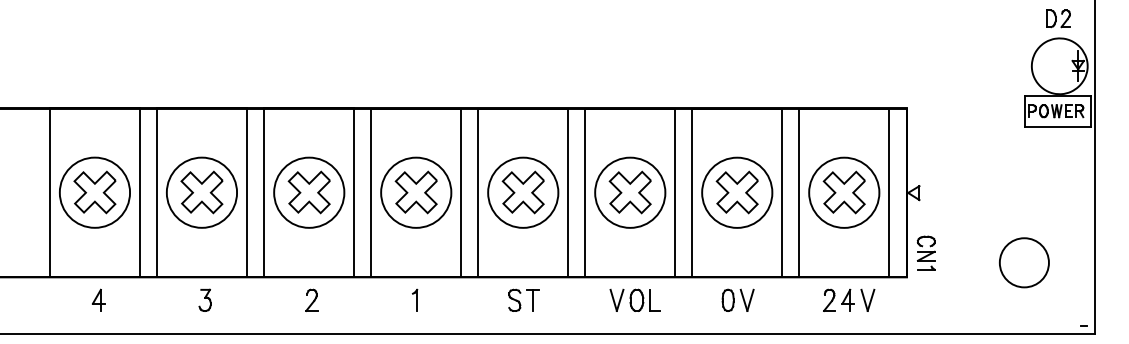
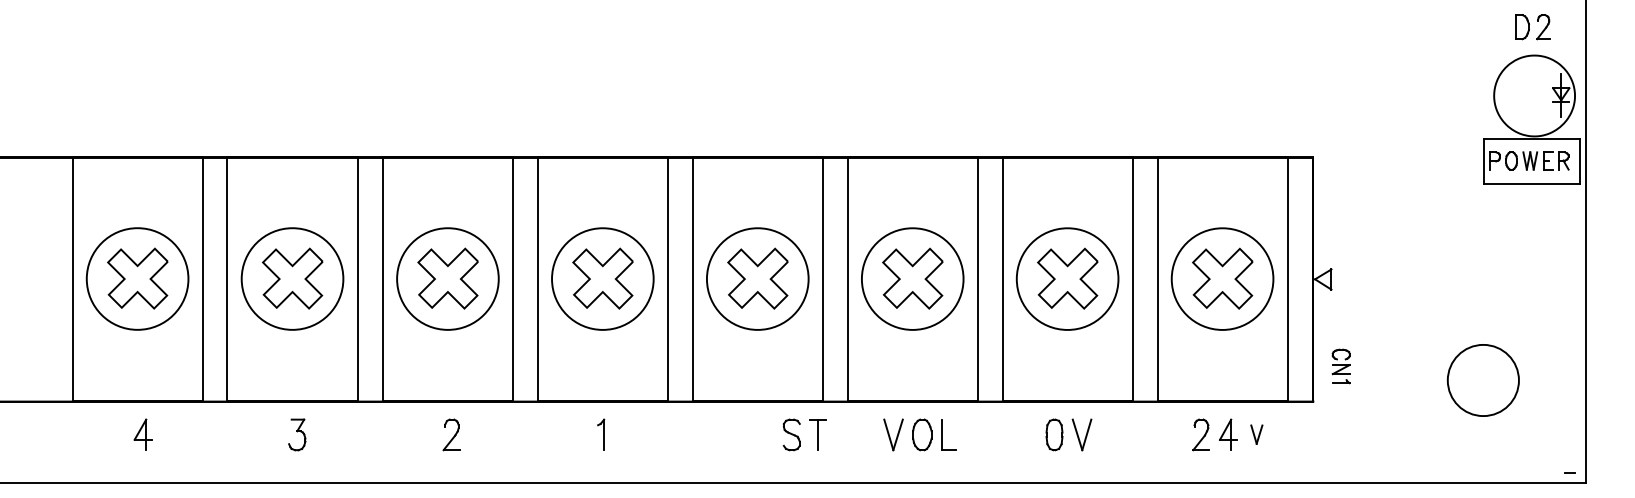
part: (925, 252) -> (1340, 365), size x0.7
part: (523, 299) -> (804, 433), moved
part: (867, 299) -> (1256, 433), size x0.6

